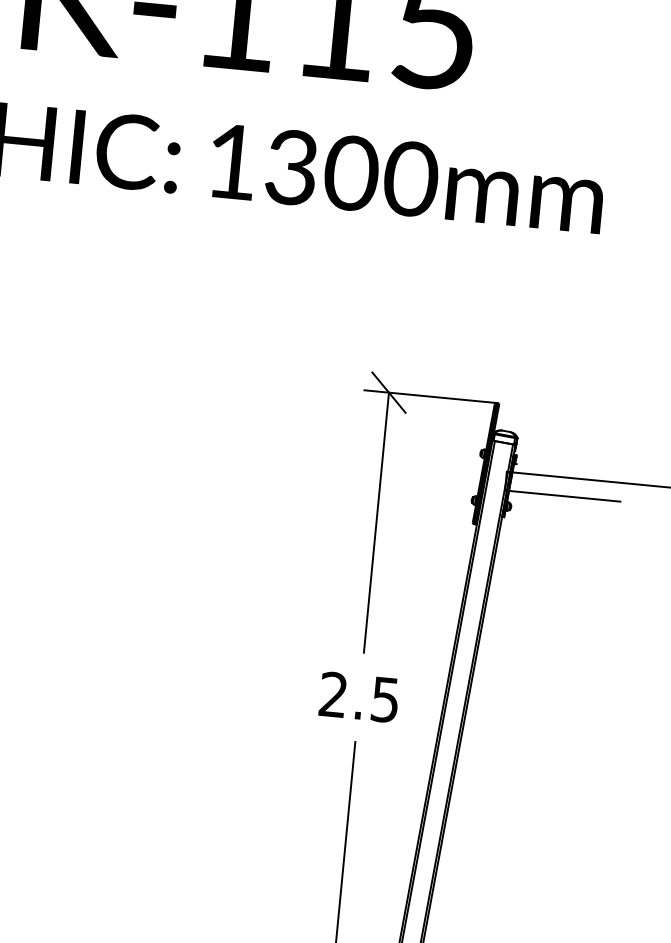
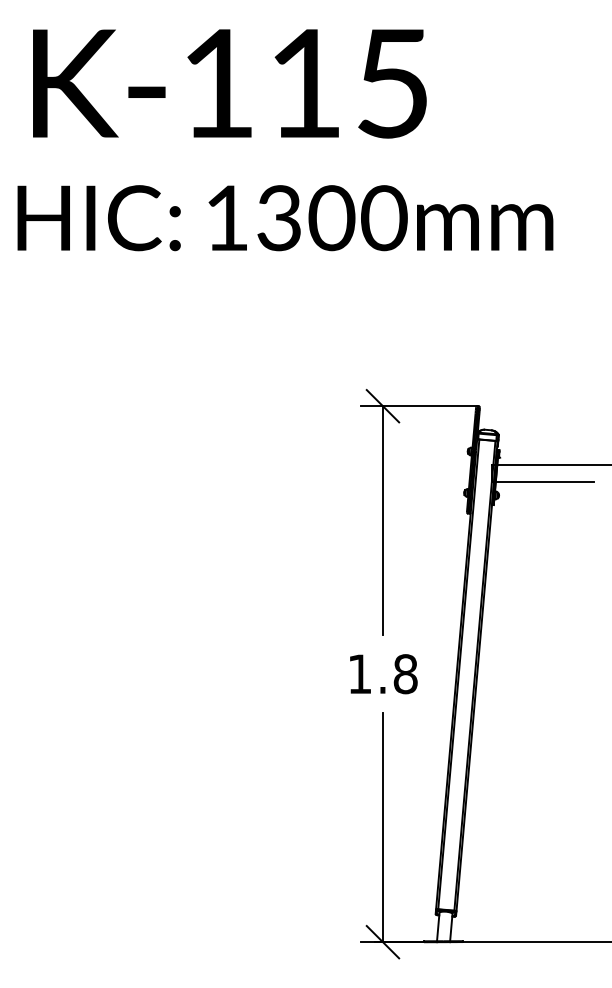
text: (359, 697) -> (382, 674), 2.5 -> 1.8

